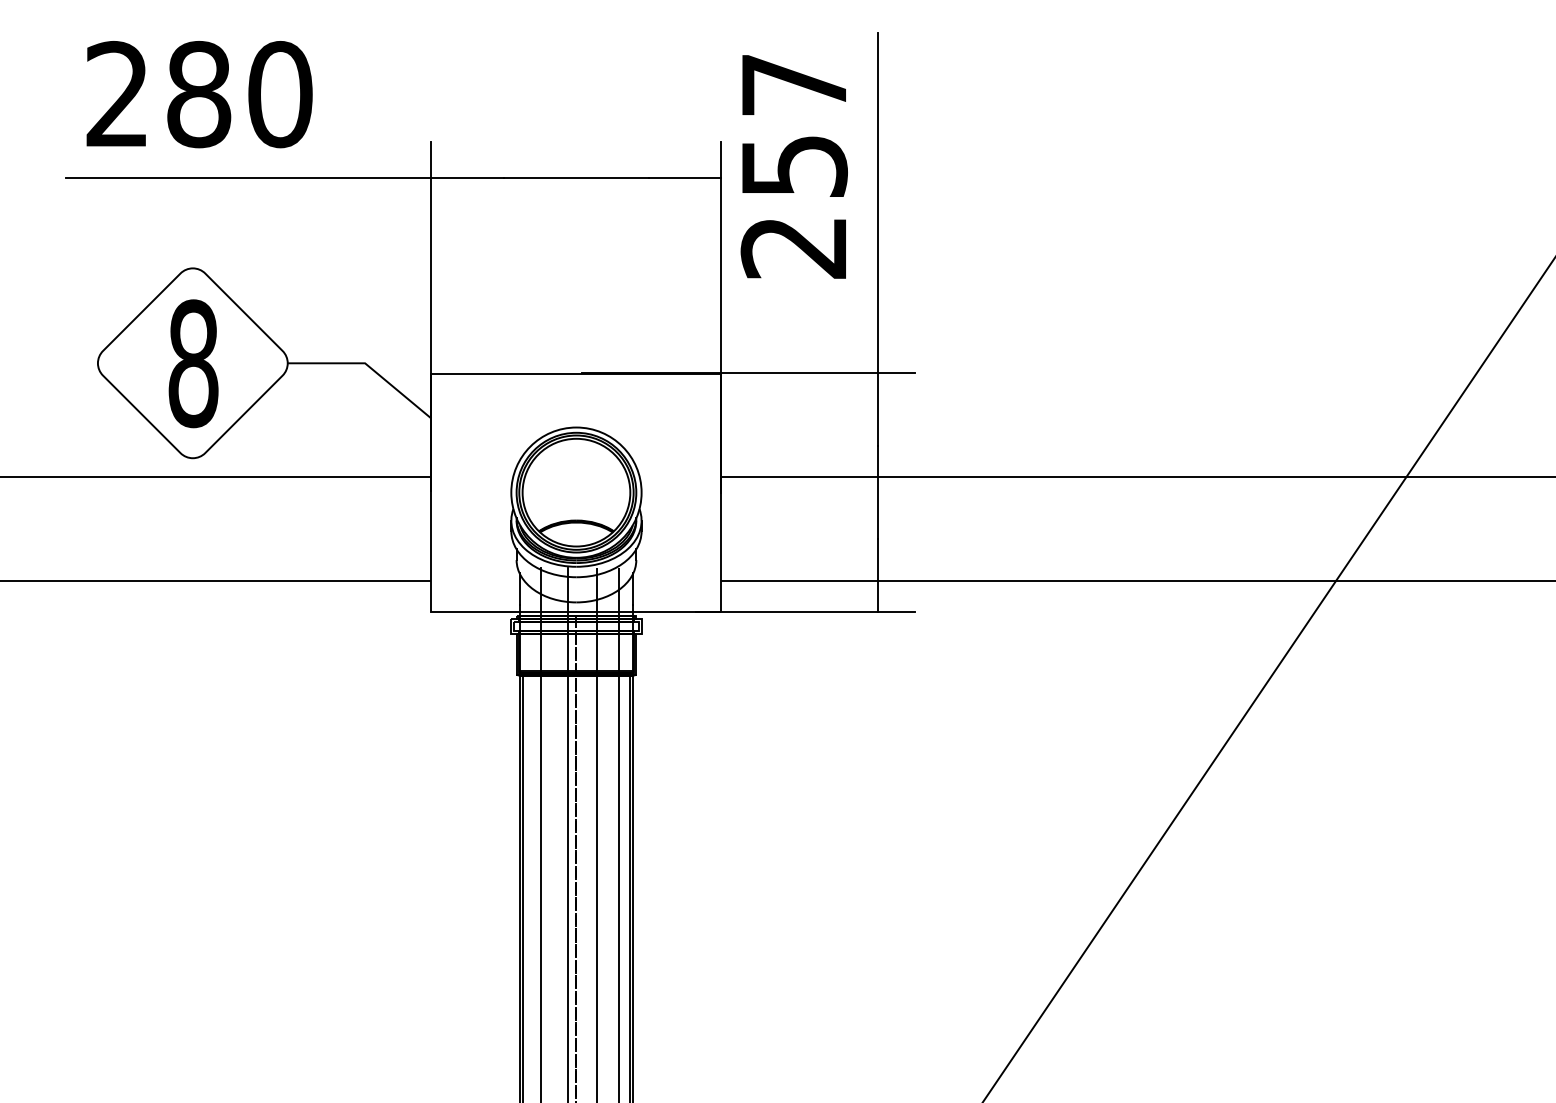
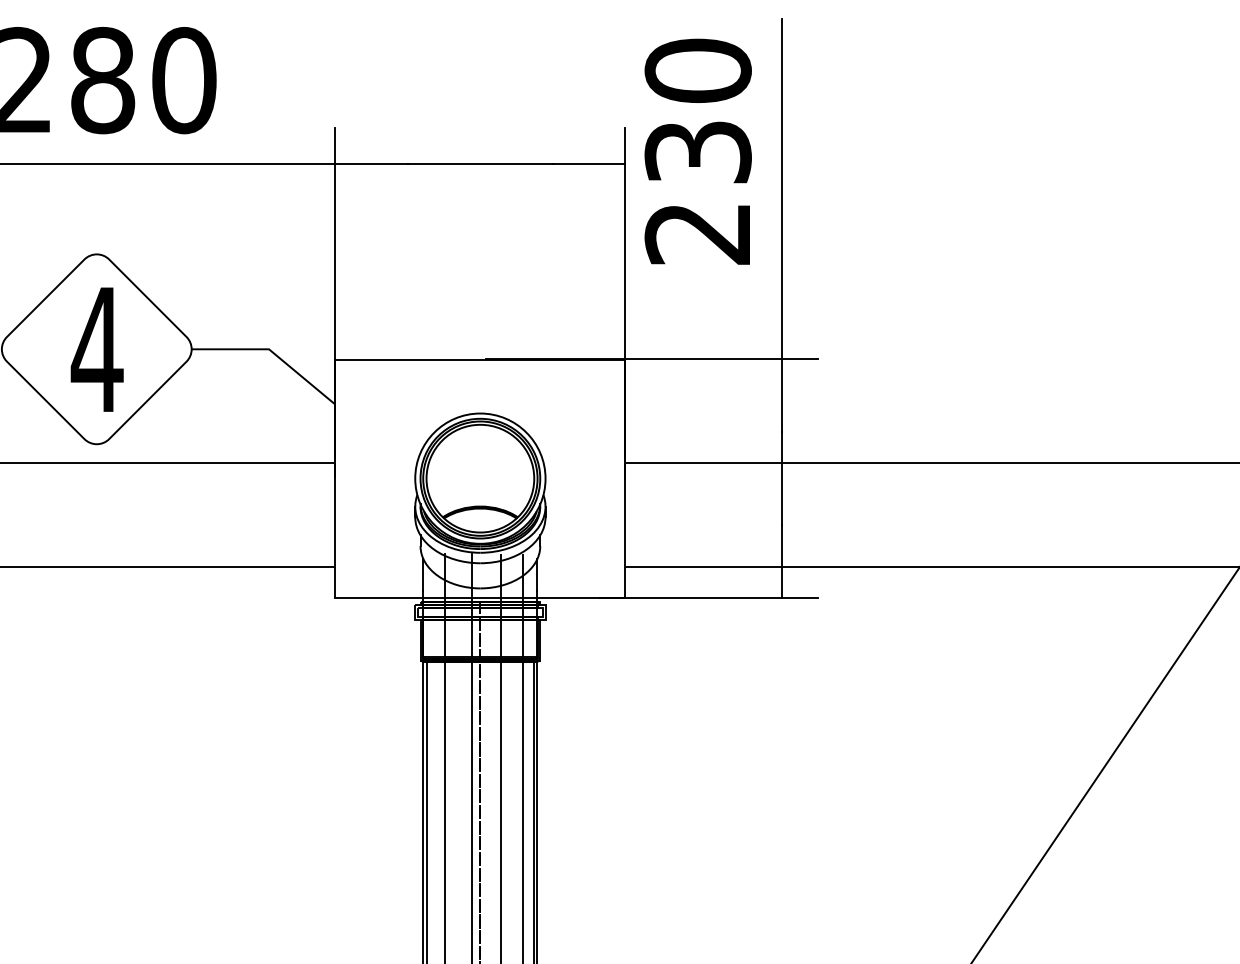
text: (793, 124) -> (697, 110), 257 -> 230
text: (192, 363) -> (96, 349), 8 -> 4

